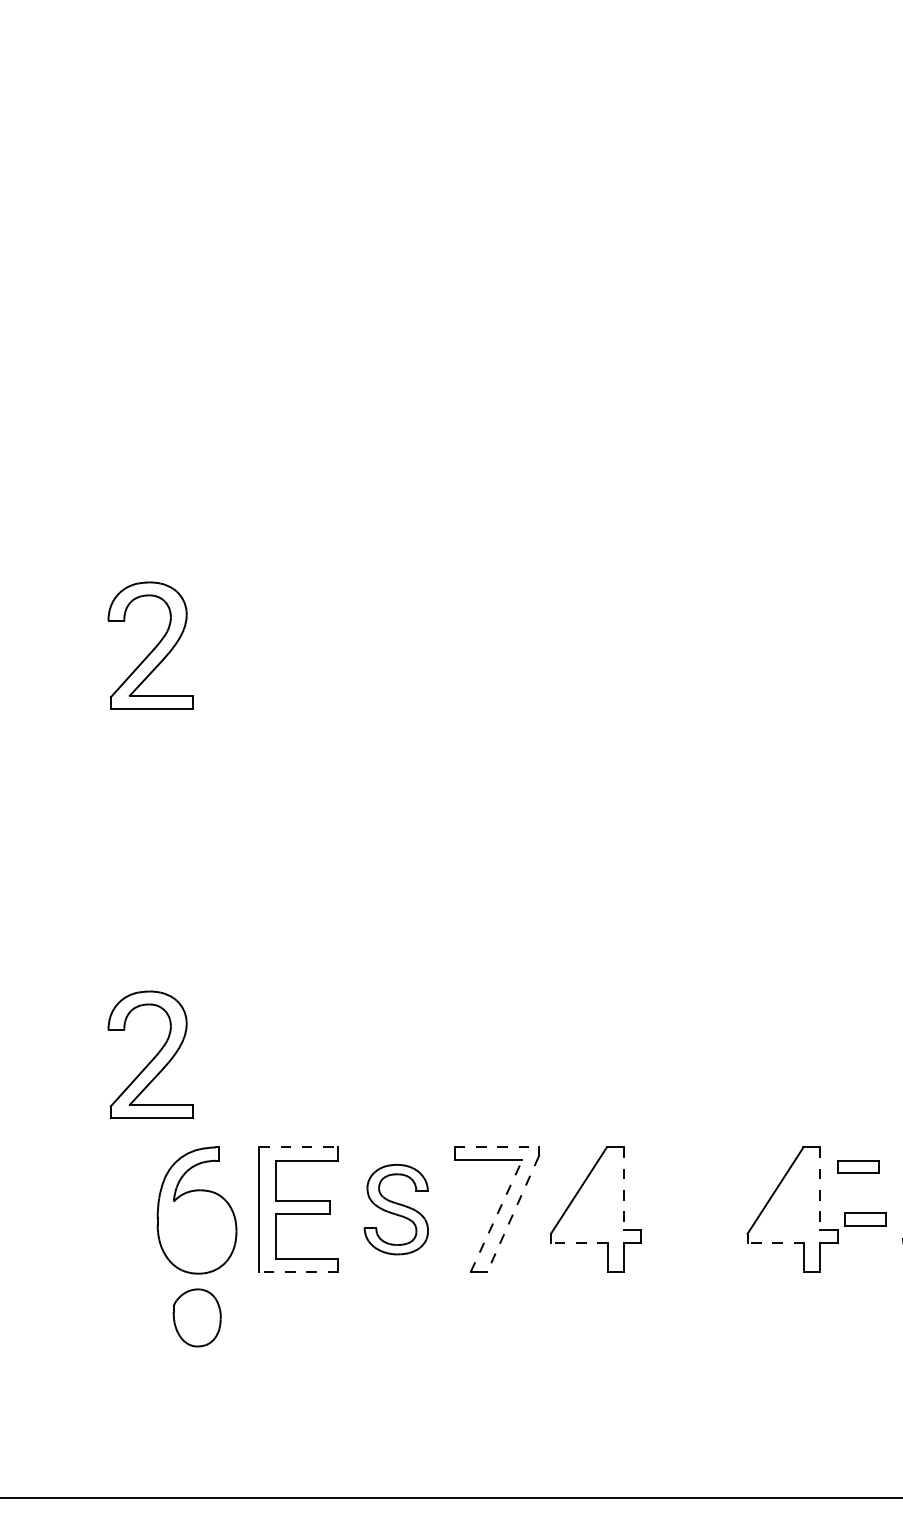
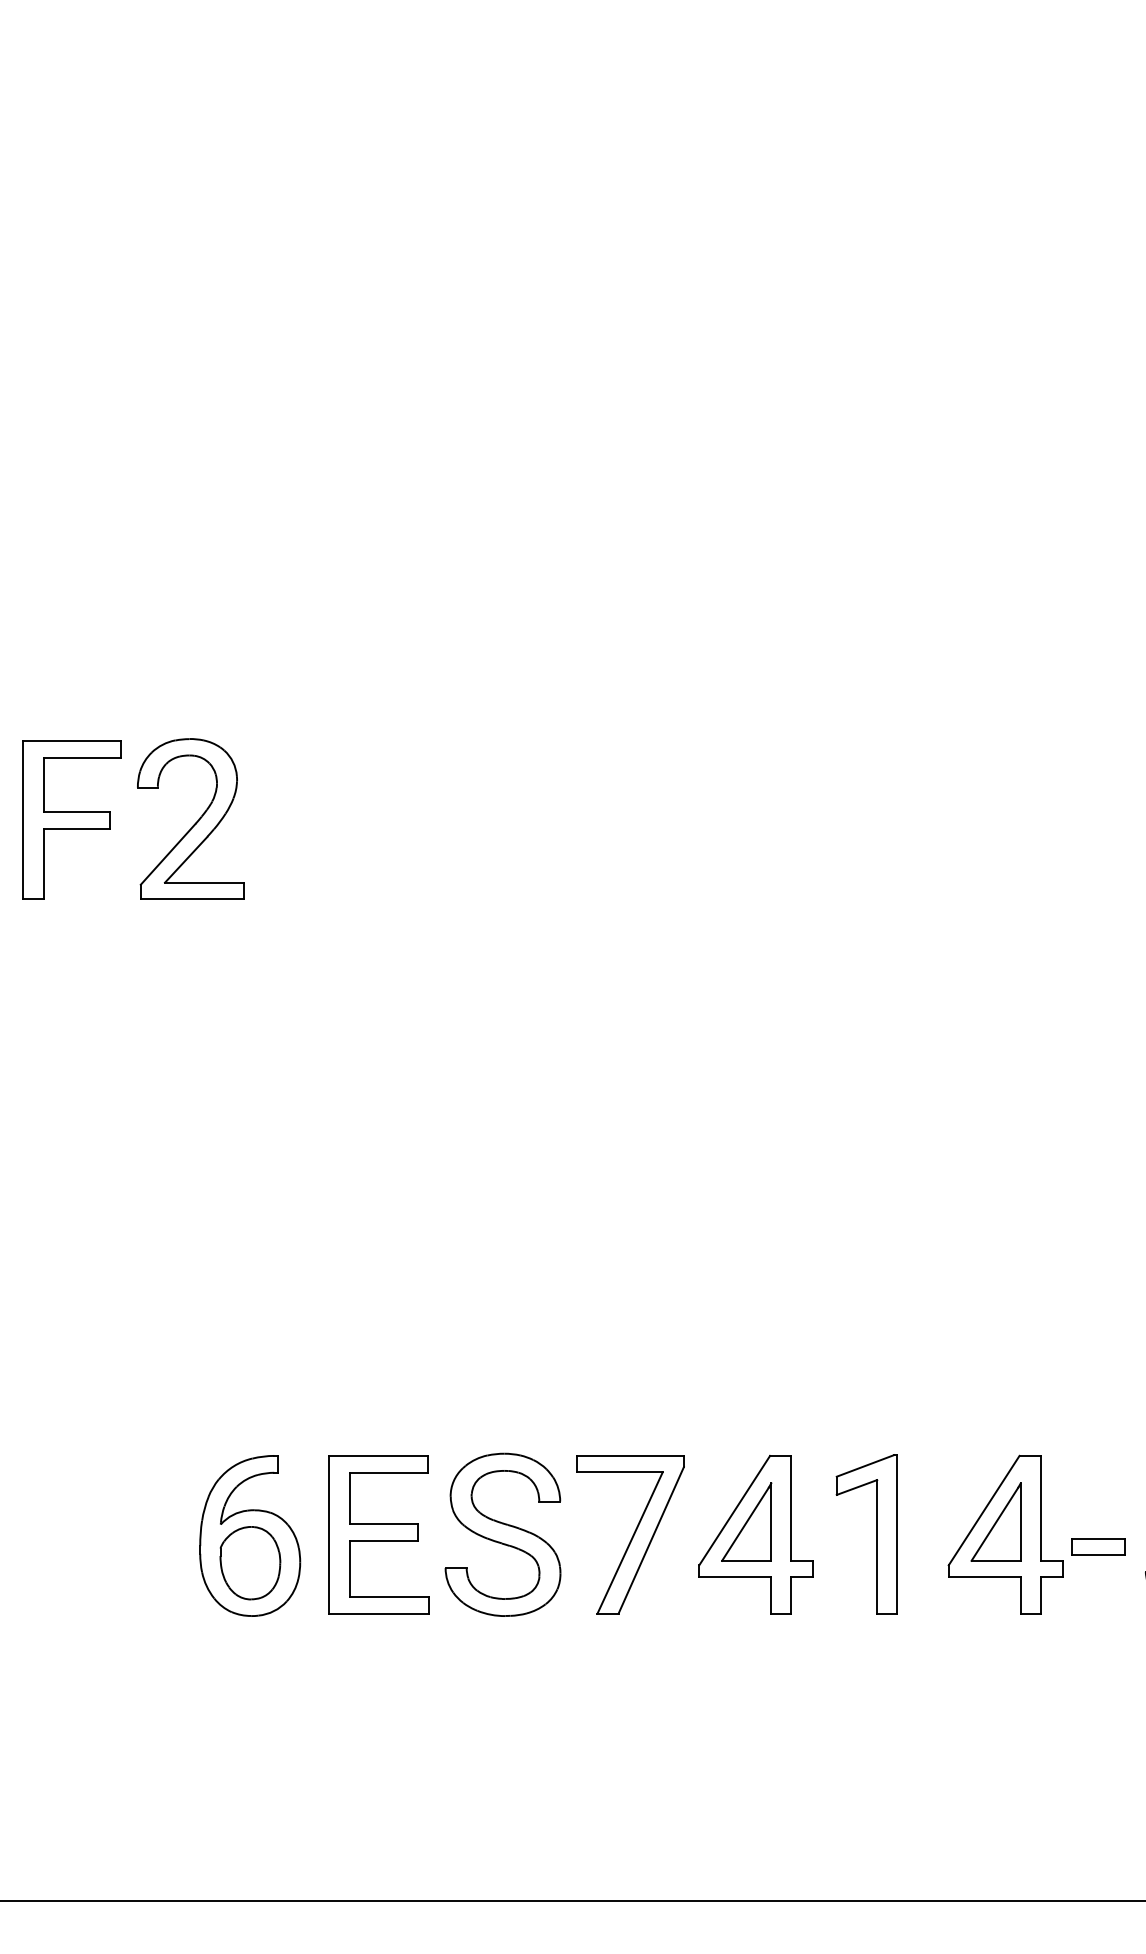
part: (56, 645) -> (71, 819), added
part: (153, 1057) -> (195, 1341), removed
line: (298, 1147) -> (378, 1455), dashed -> solid
line: (497, 1147) -> (631, 1455), dashed -> solid
part: (858, 1166) -> (1089, 1480), removed
line: (623, 1188) -> (791, 1508), dashed -> solid
line: (819, 1188) -> (1040, 1508), dashed -> solid
part: (588, 1199) -> (746, 1521), added
part: (784, 1199) -> (995, 1521), added
part: (395, 1209) -> (502, 1534), size x1.43
part: (690, 1209) -> (876, 1534), added
line: (513, 1214) -> (651, 1540), dashed -> solid
line: (496, 1216) -> (630, 1543), dashed -> solid
line: (579, 1243) -> (735, 1577), dashed -> solid
line: (775, 1243) -> (984, 1577), dashed -> solid
line: (298, 1271) -> (378, 1613), dashed -> solid
part: (197, 1318) -> (250, 1563), moved

